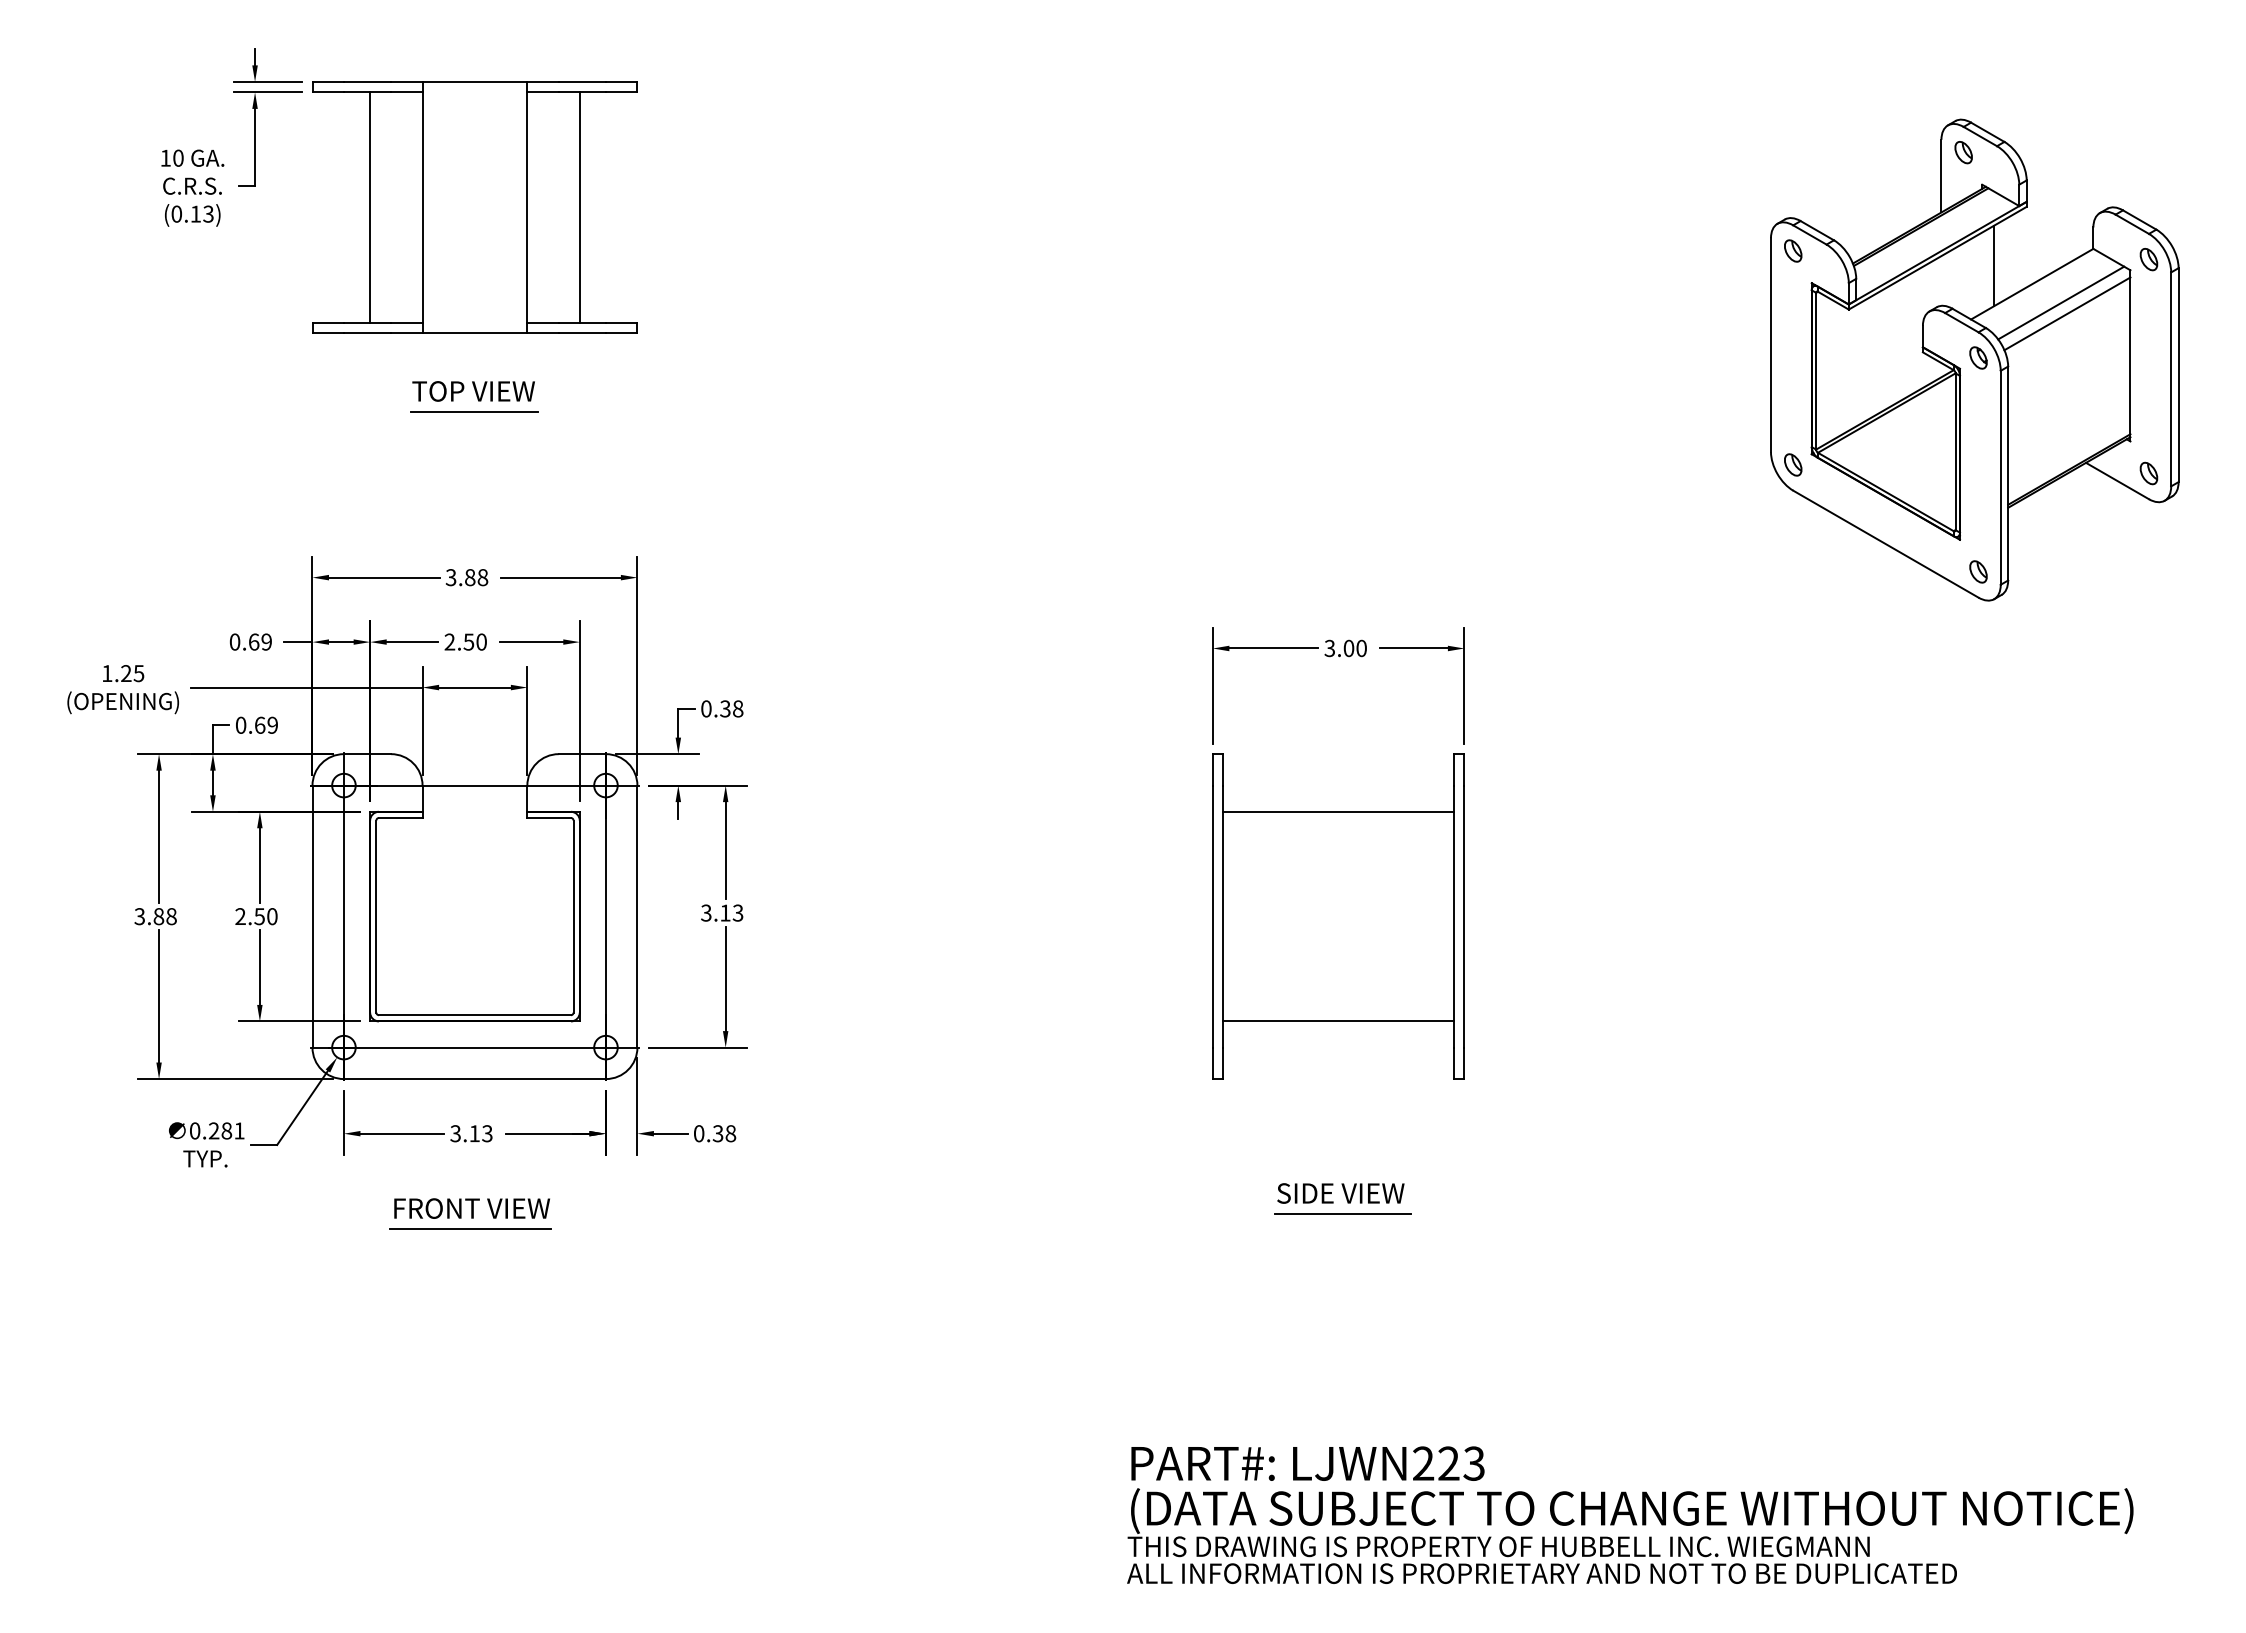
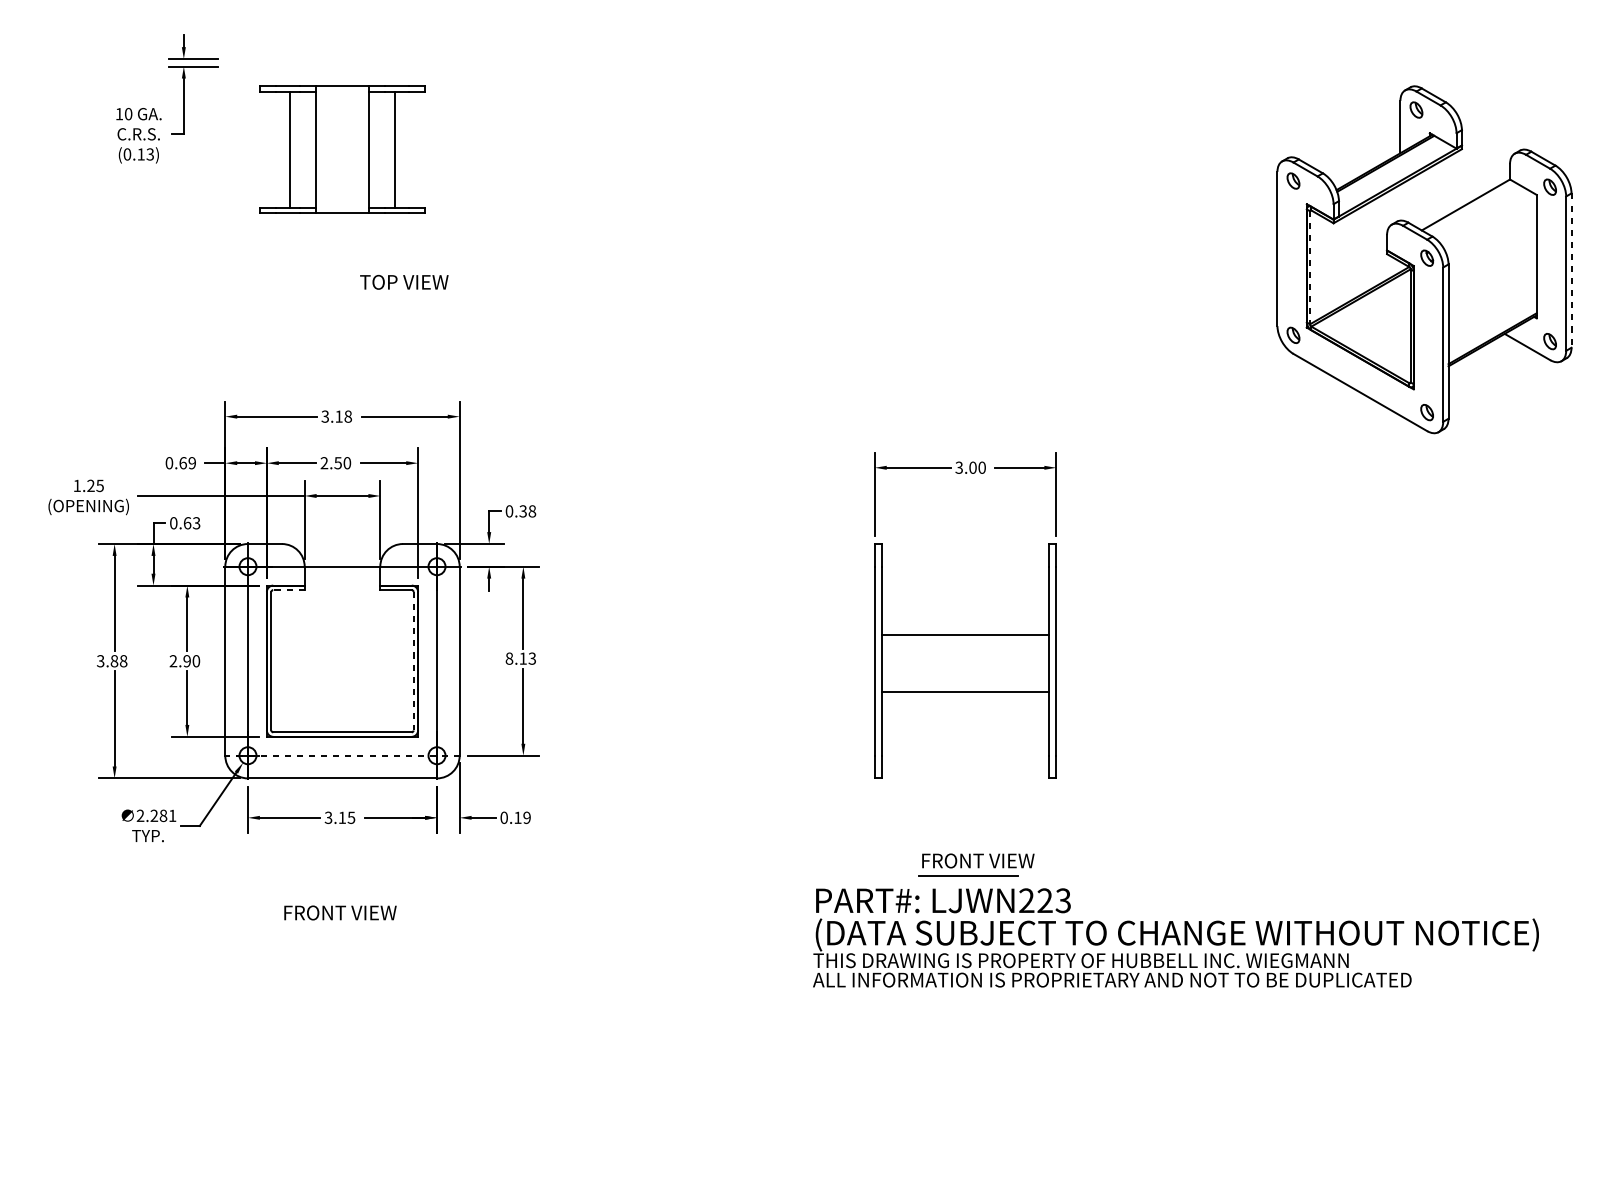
part: (474, 207) -> (342, 149), size x0.7
line: (1994, 265) -> (1438, 191), removed
line: (2061, 302) -> (1487, 218), removed
line: (2067, 313) -> (1491, 226), removed
line: (1816, 371) -> (1310, 267), solid -> dashed
line: (2178, 375) -> (1571, 270), solid -> dashed
text: (473, 391) -> (404, 282), moved
line: (474, 411) -> (342, 296), removed
text: (470, 577) -> (339, 416), 3.88 -> 3.18
text: (272, 725) -> (196, 523), 0.69 -> 0.63
line: (1338, 811) -> (965, 635), moved
line: (400, 818) -> (288, 590), solid -> dashed
text: (706, 912) -> (509, 658), 3.13 -> 8.13
text: (259, 916) -> (187, 661), 2.50 -> 2.90
line: (573, 916) -> (413, 661), solid -> dashed
line: (1338, 1021) -> (965, 692), moved
line: (474, 1047) -> (342, 755), solid -> dashed
text: (194, 1130) -> (140, 815), 0.281 -> 2.281
text: (487, 1133) -> (351, 817), 3.13 -> 3.15
text: (724, 1133) -> (522, 817), 0.38 -> 0.19
text: (1355, 1193) -> (977, 860), SIDE VIEW -> FRONT VIEW
text: (471, 1208) -> (340, 912), moved
line: (470, 1229) -> (339, 886), removed
text: (1630, 1514) -> (1176, 937), moved

